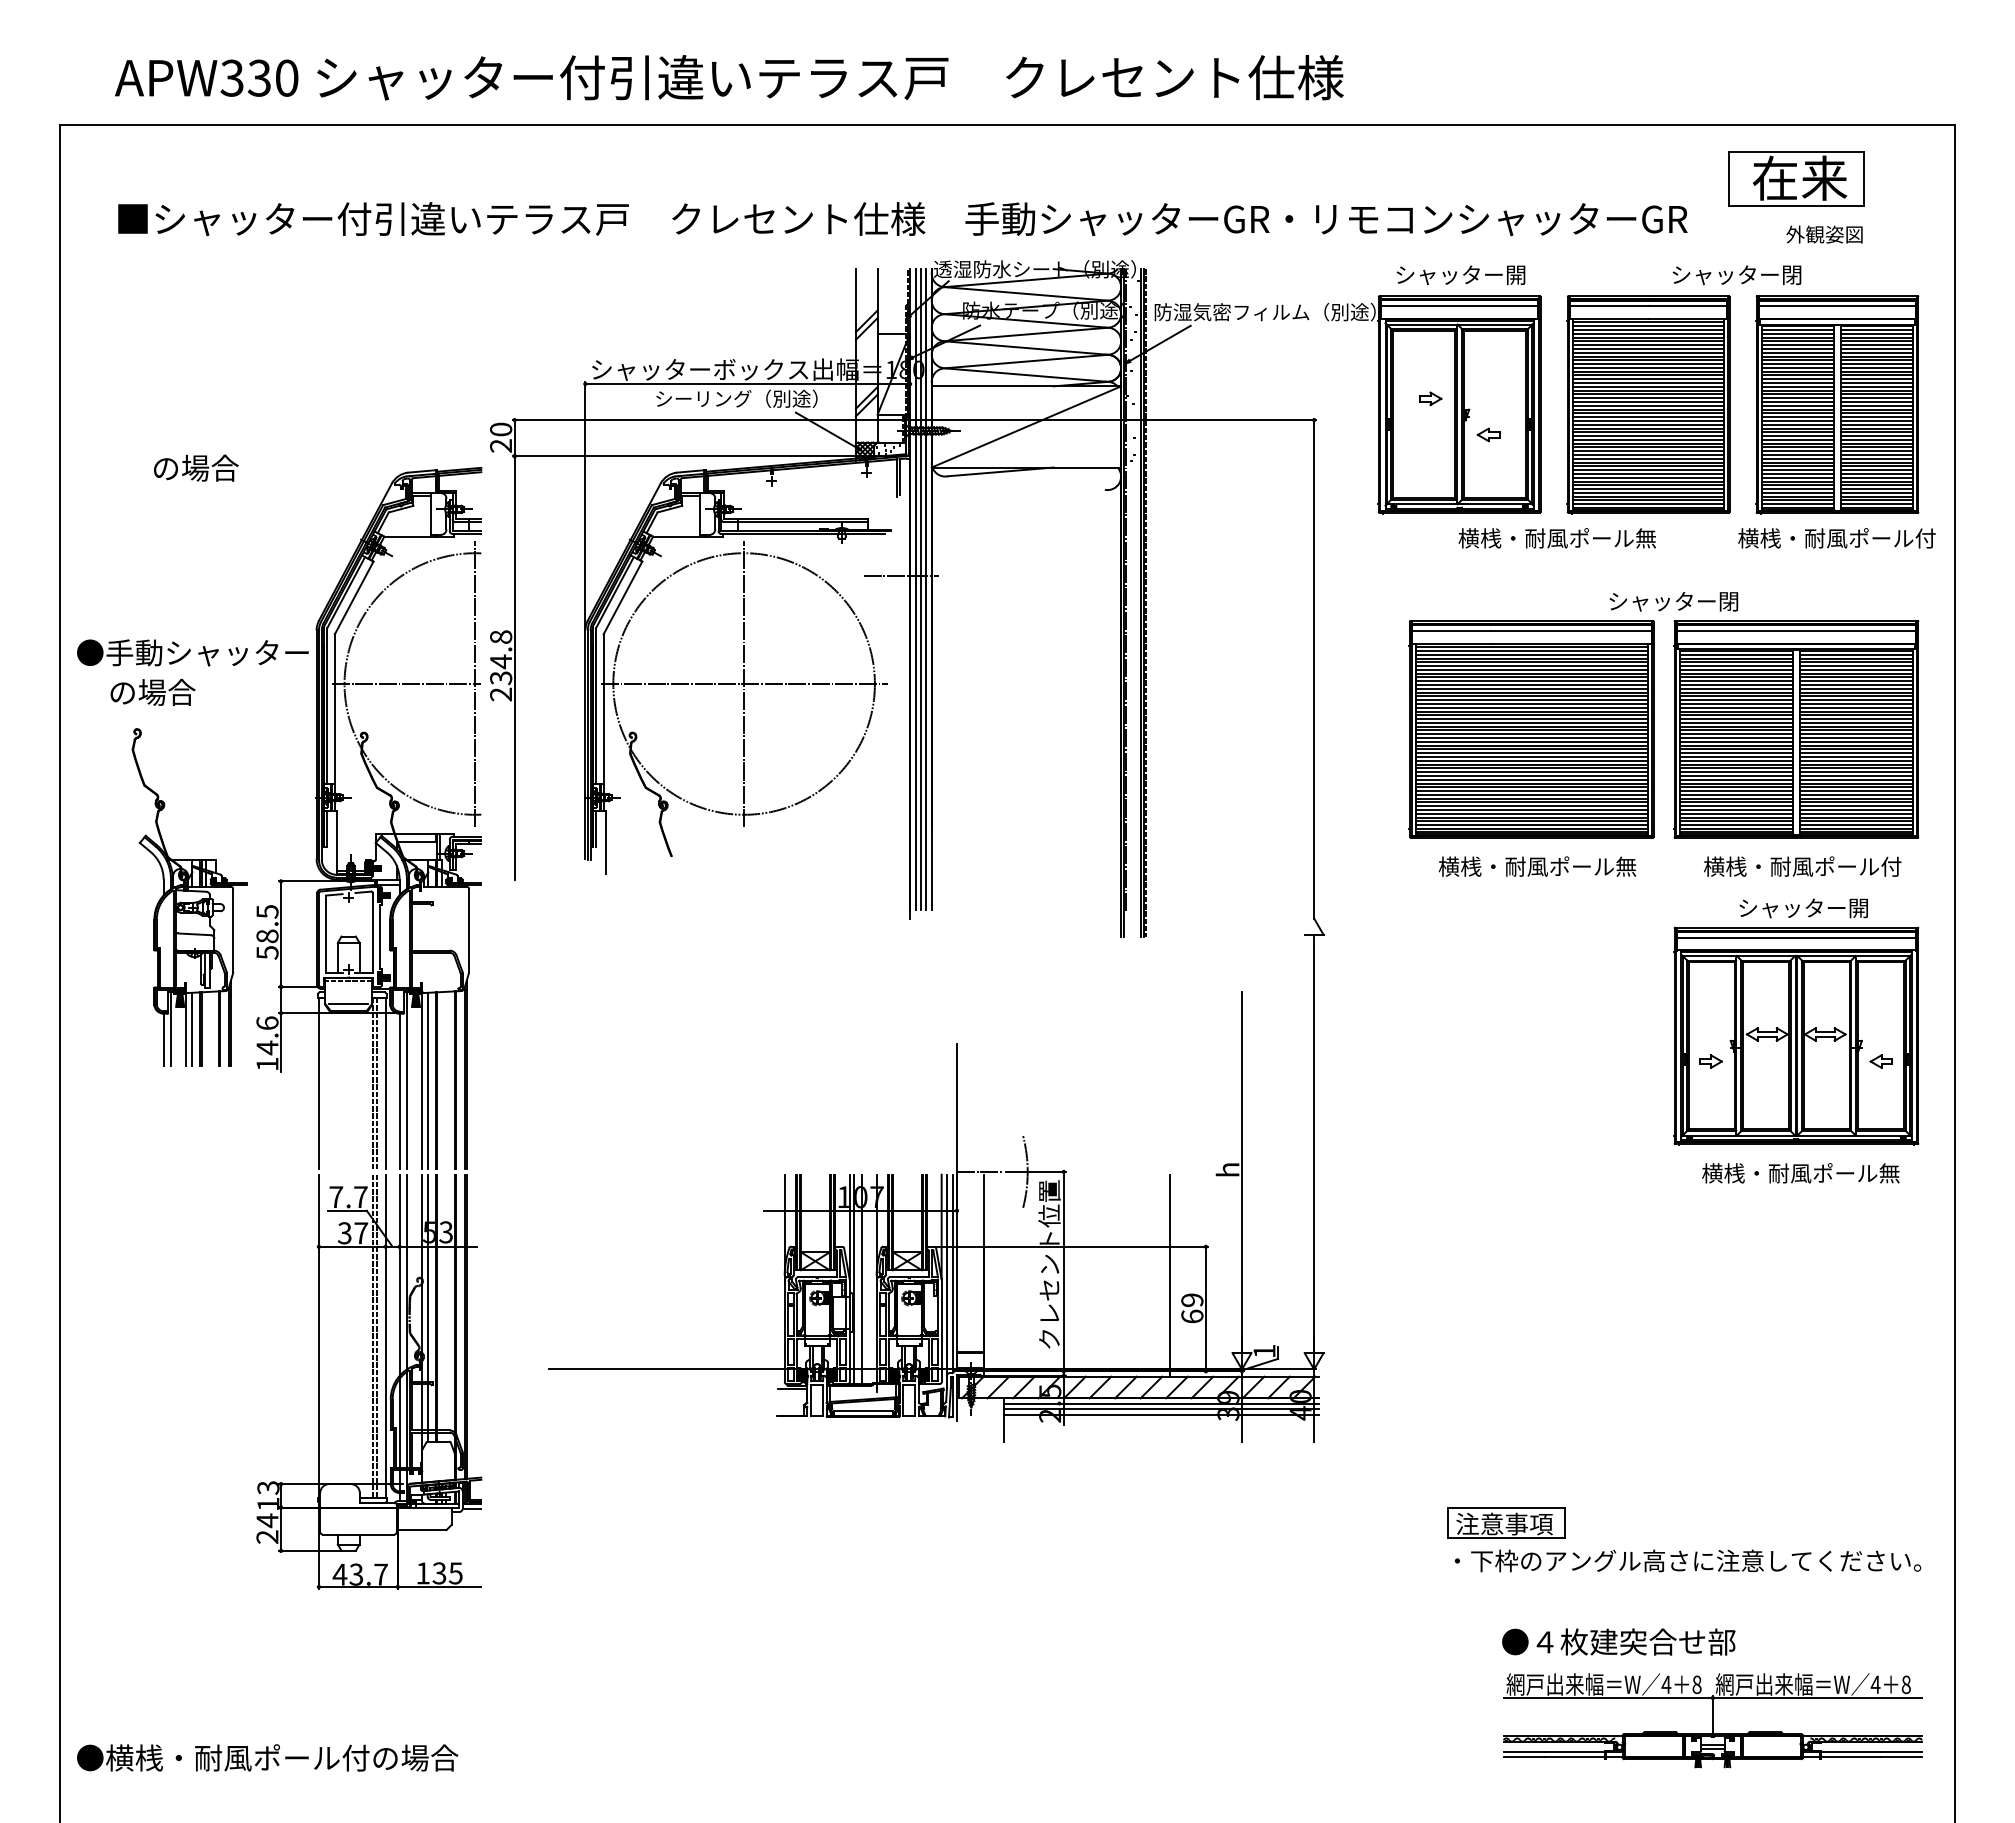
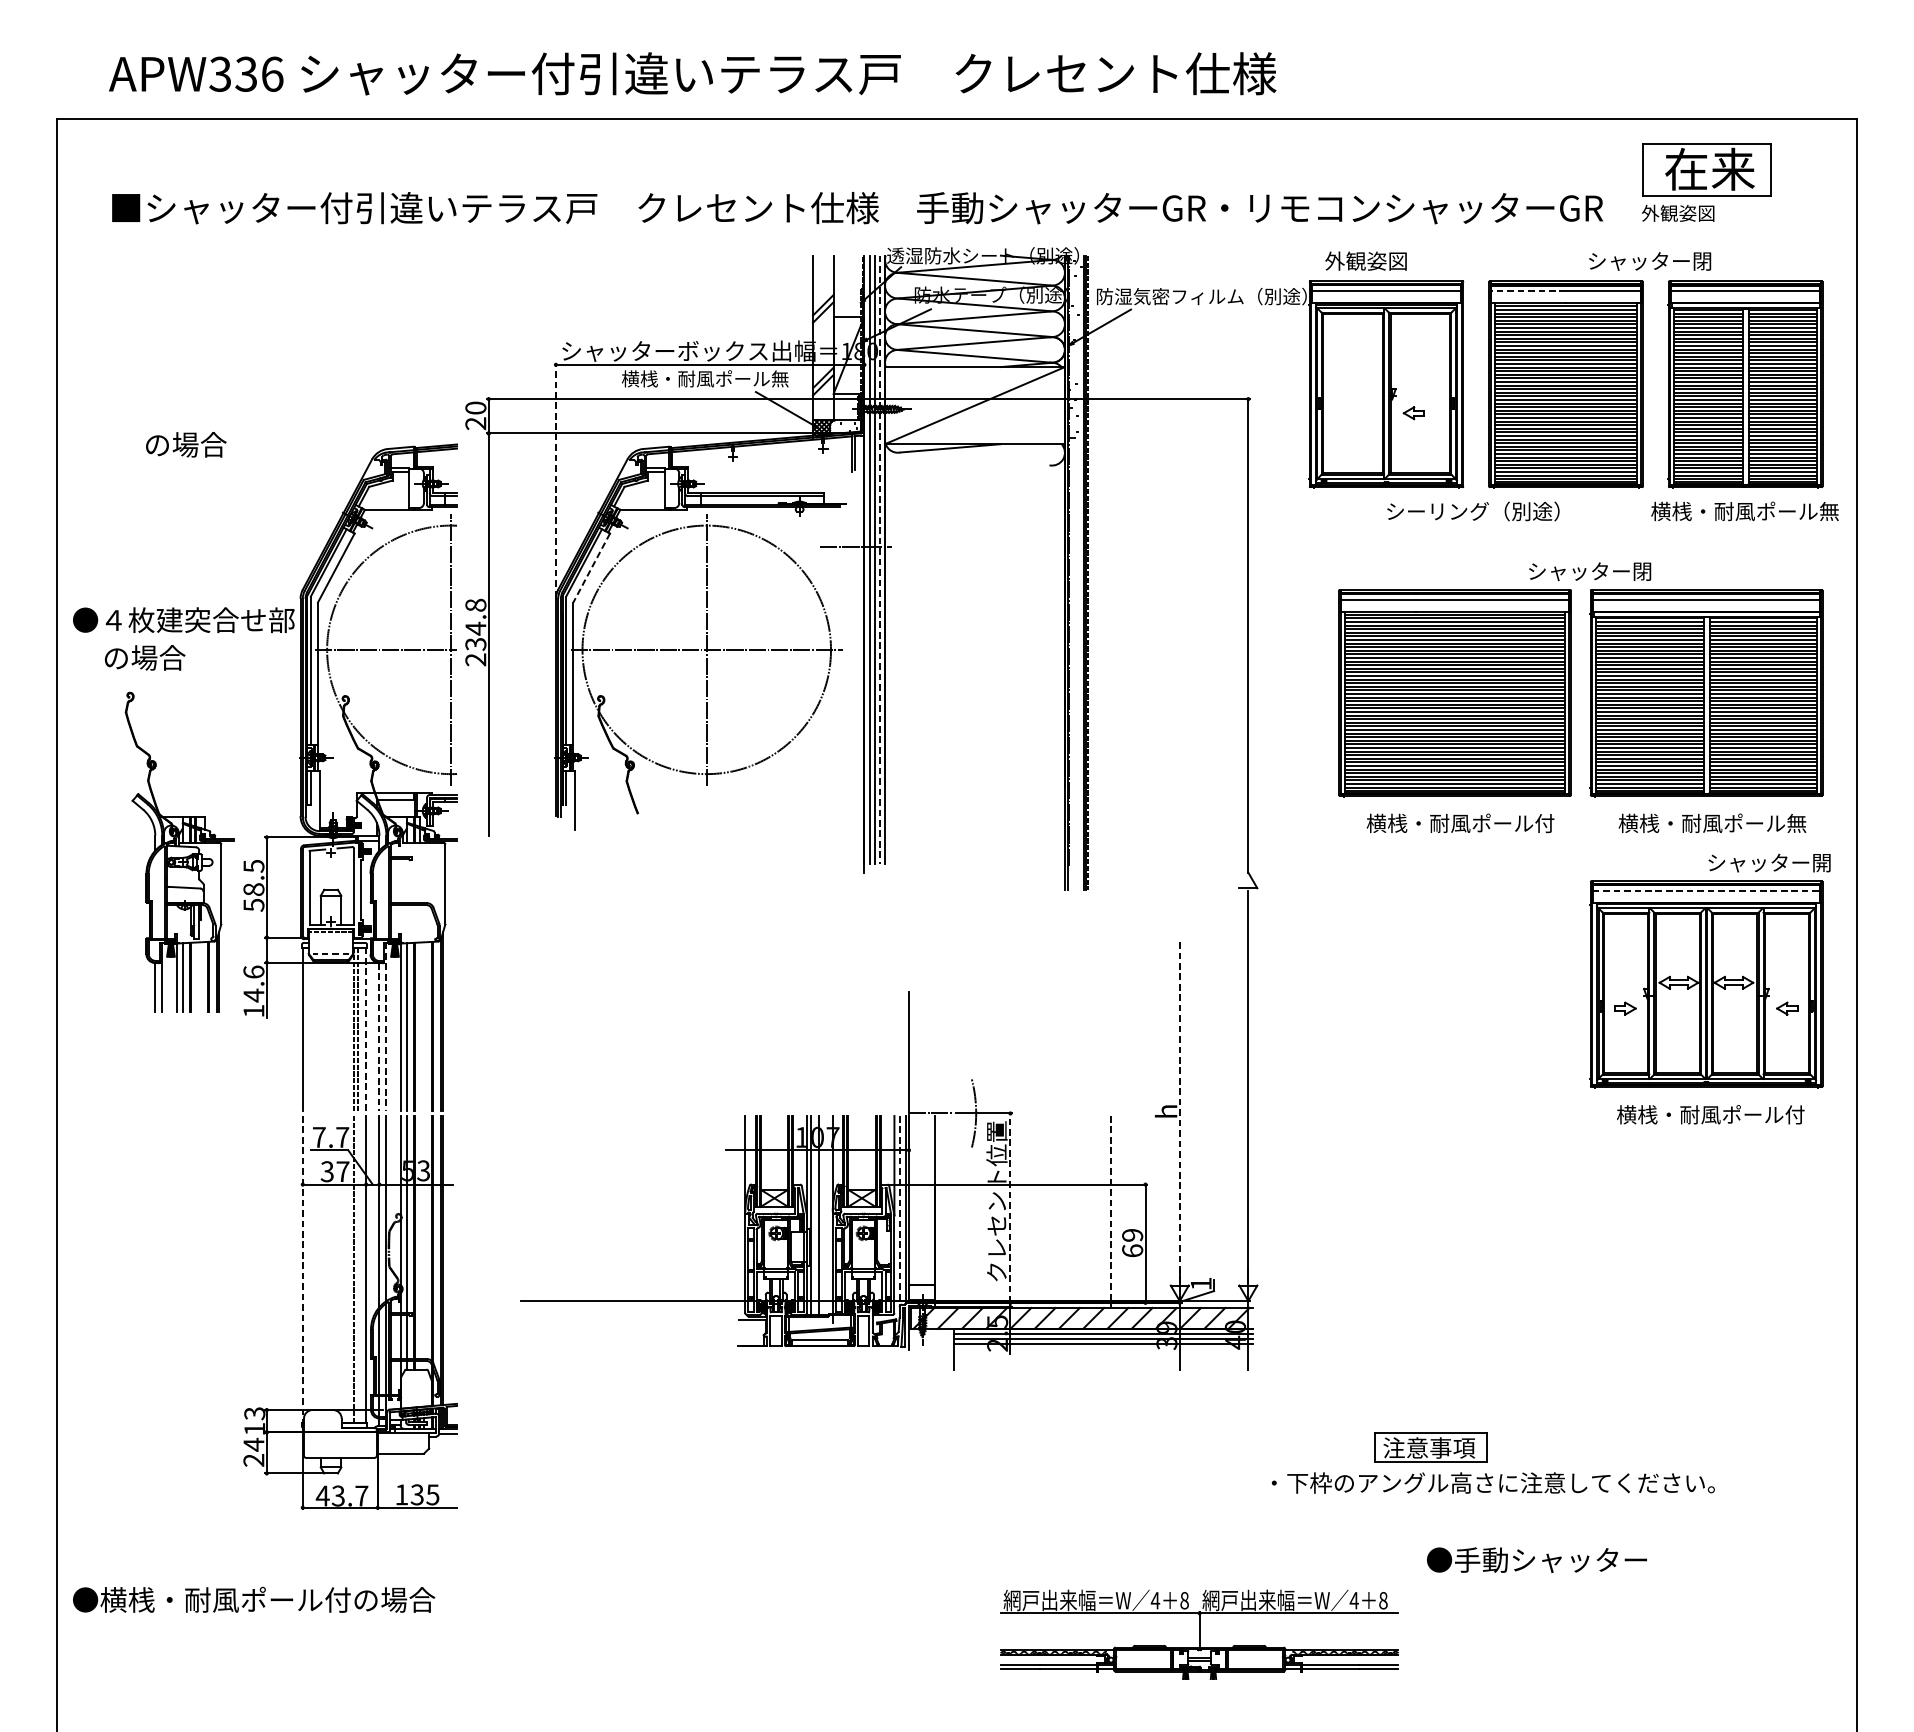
text: (287, 77) -> (272, 73), APW330 -> APW336
text: (1824, 234) -> (1678, 213), moved
text: (1460, 274) -> (1387, 260), シャッター開 -> 外観姿図
line: (1608, 306) -> (1528, 291), solid -> dashed
text: (742, 398) -> (705, 378), シーリング（別途） -> 横桟・耐風ポール無
part: (1430, 398) -> (1358, 378), removed
line: (585, 504) -> (556, 479), solid -> dashed
text: (1556, 538) -> (1478, 511), 横桟・耐風ポール無 -> シーリング（別途）
text: (1925, 538) -> (1829, 511), 横桟・耐風ポール付 -> 横桟・耐風ポール無
line: (926, 589) -> (880, 560), solid -> dashed
line: (622, 598) -> (591, 568), solid -> dashed
text: (208, 652) -> (197, 619), ●手動シャッター -> ●４枚建突合せ部
text: (1626, 866) -> (1545, 823), 横桟・耐風ポール無 -> 横桟・耐風ポール付
text: (1891, 866) -> (1796, 823), 横桟・耐風ポール付 -> 横桟・耐風ポール無
text: (1803, 908) -> (1769, 863), moved
line: (1796, 937) -> (1706, 890), solid -> dashed
line: (348, 1003) -> (330, 953), solid -> dashed
line: (406, 1080) -> (385, 1026), solid -> dashed
line: (385, 1083) -> (366, 1029), solid -> dashed
line: (399, 1091) -> (379, 1037), solid -> dashed
line: (1242, 1170) -> (1180, 1112), solid -> dashed
text: (1889, 1173) -> (1794, 1114), 横桟・耐風ポール無 -> 横桟・耐風ポール付
line: (1063, 1271) -> (1010, 1208), solid -> dashed
line: (947, 1275) -> (899, 1211), solid -> dashed
line: (1169, 1275) -> (1110, 1211), solid -> dashed
line: (376, 1335) -> (357, 1268), removed
line: (318, 1336) -> (302, 1269), solid -> dashed
text: (1688, 1560) -> (1493, 1482), moved
text: (1633, 1641) -> (1551, 1559), ●４枚建突合せ部 -> ●手動シャッター
part: (1712, 1720) -> (1199, 1634), moved
text: (267, 1757) -> (253, 1599), moved

